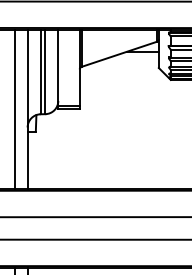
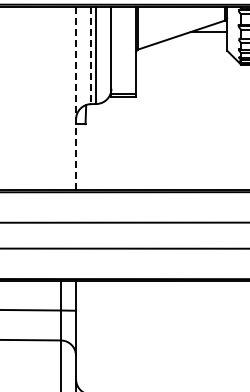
line: (41, 72) -> (91, 55), solid -> dashed
line: (14, 109) -> (60, 98), removed
line: (28, 110) -> (76, 99), solid -> dashed

